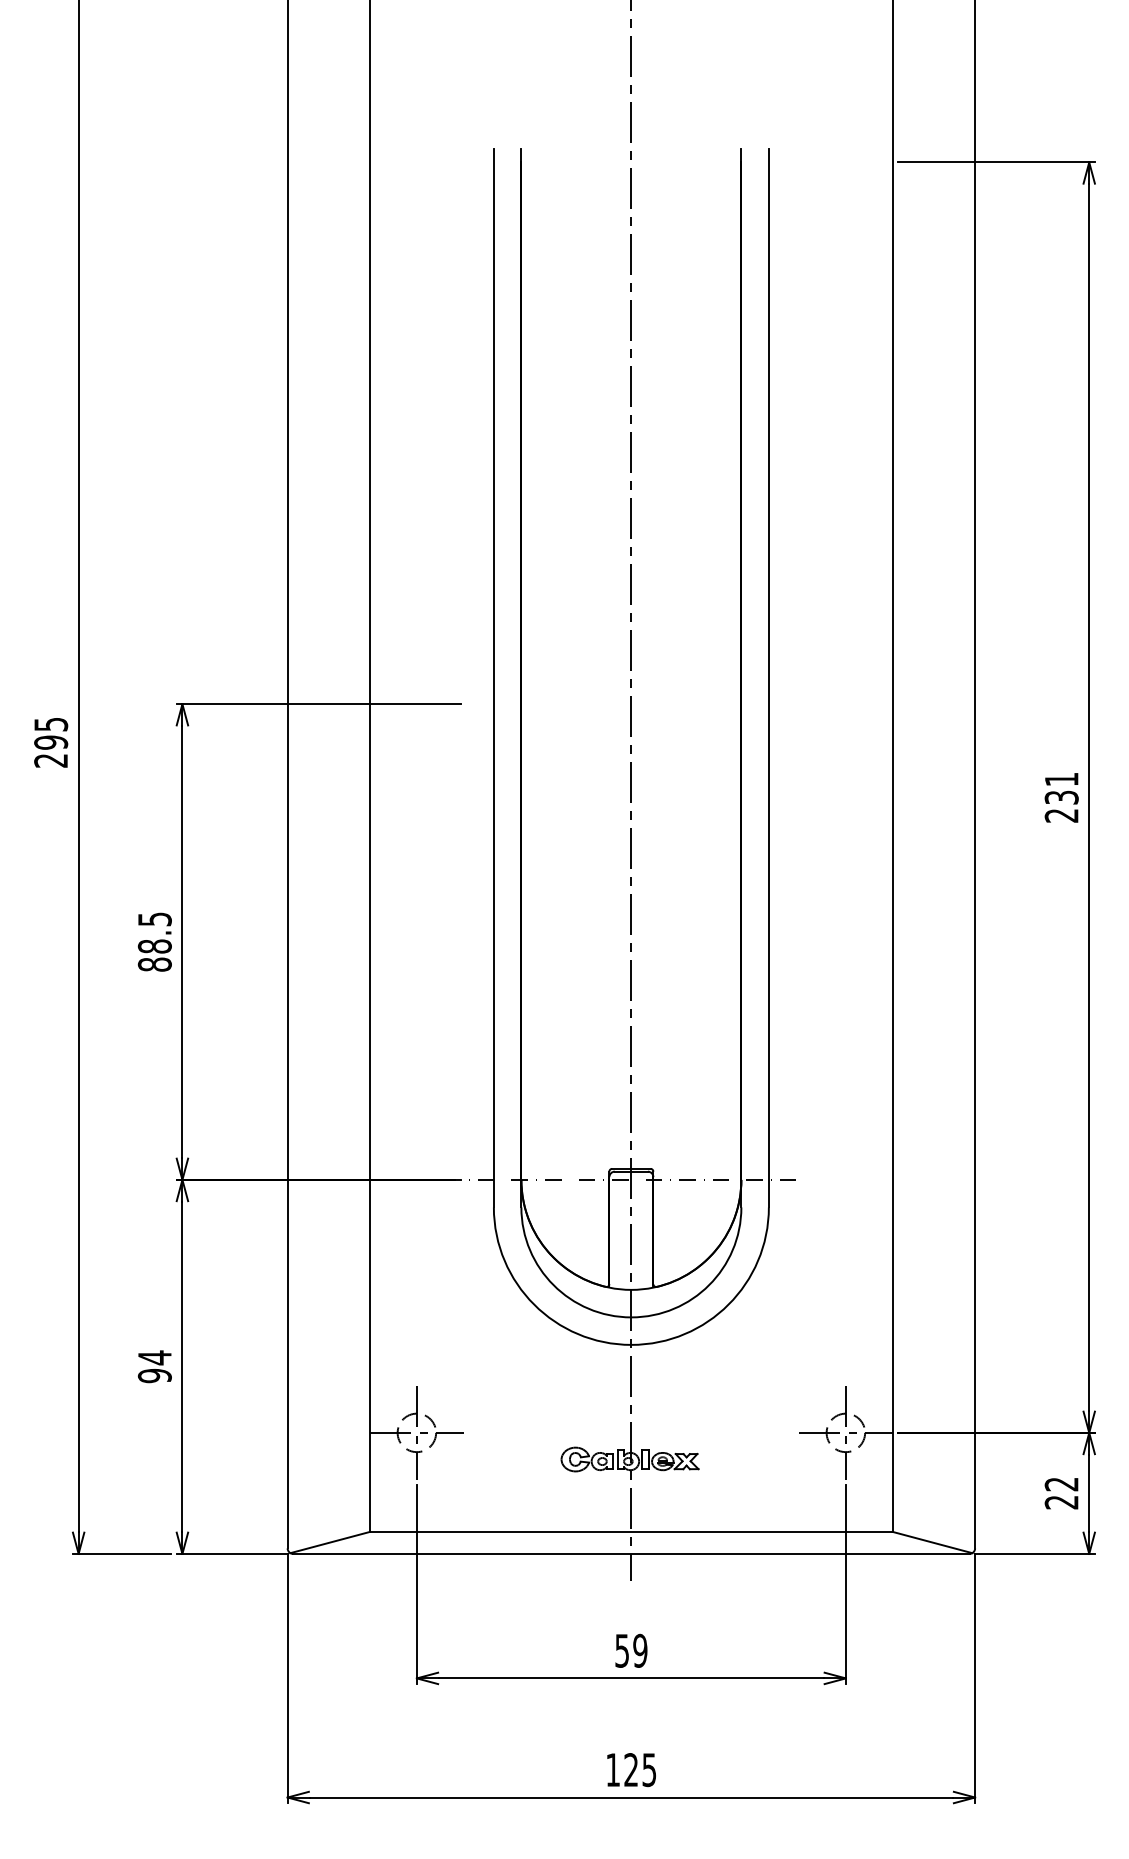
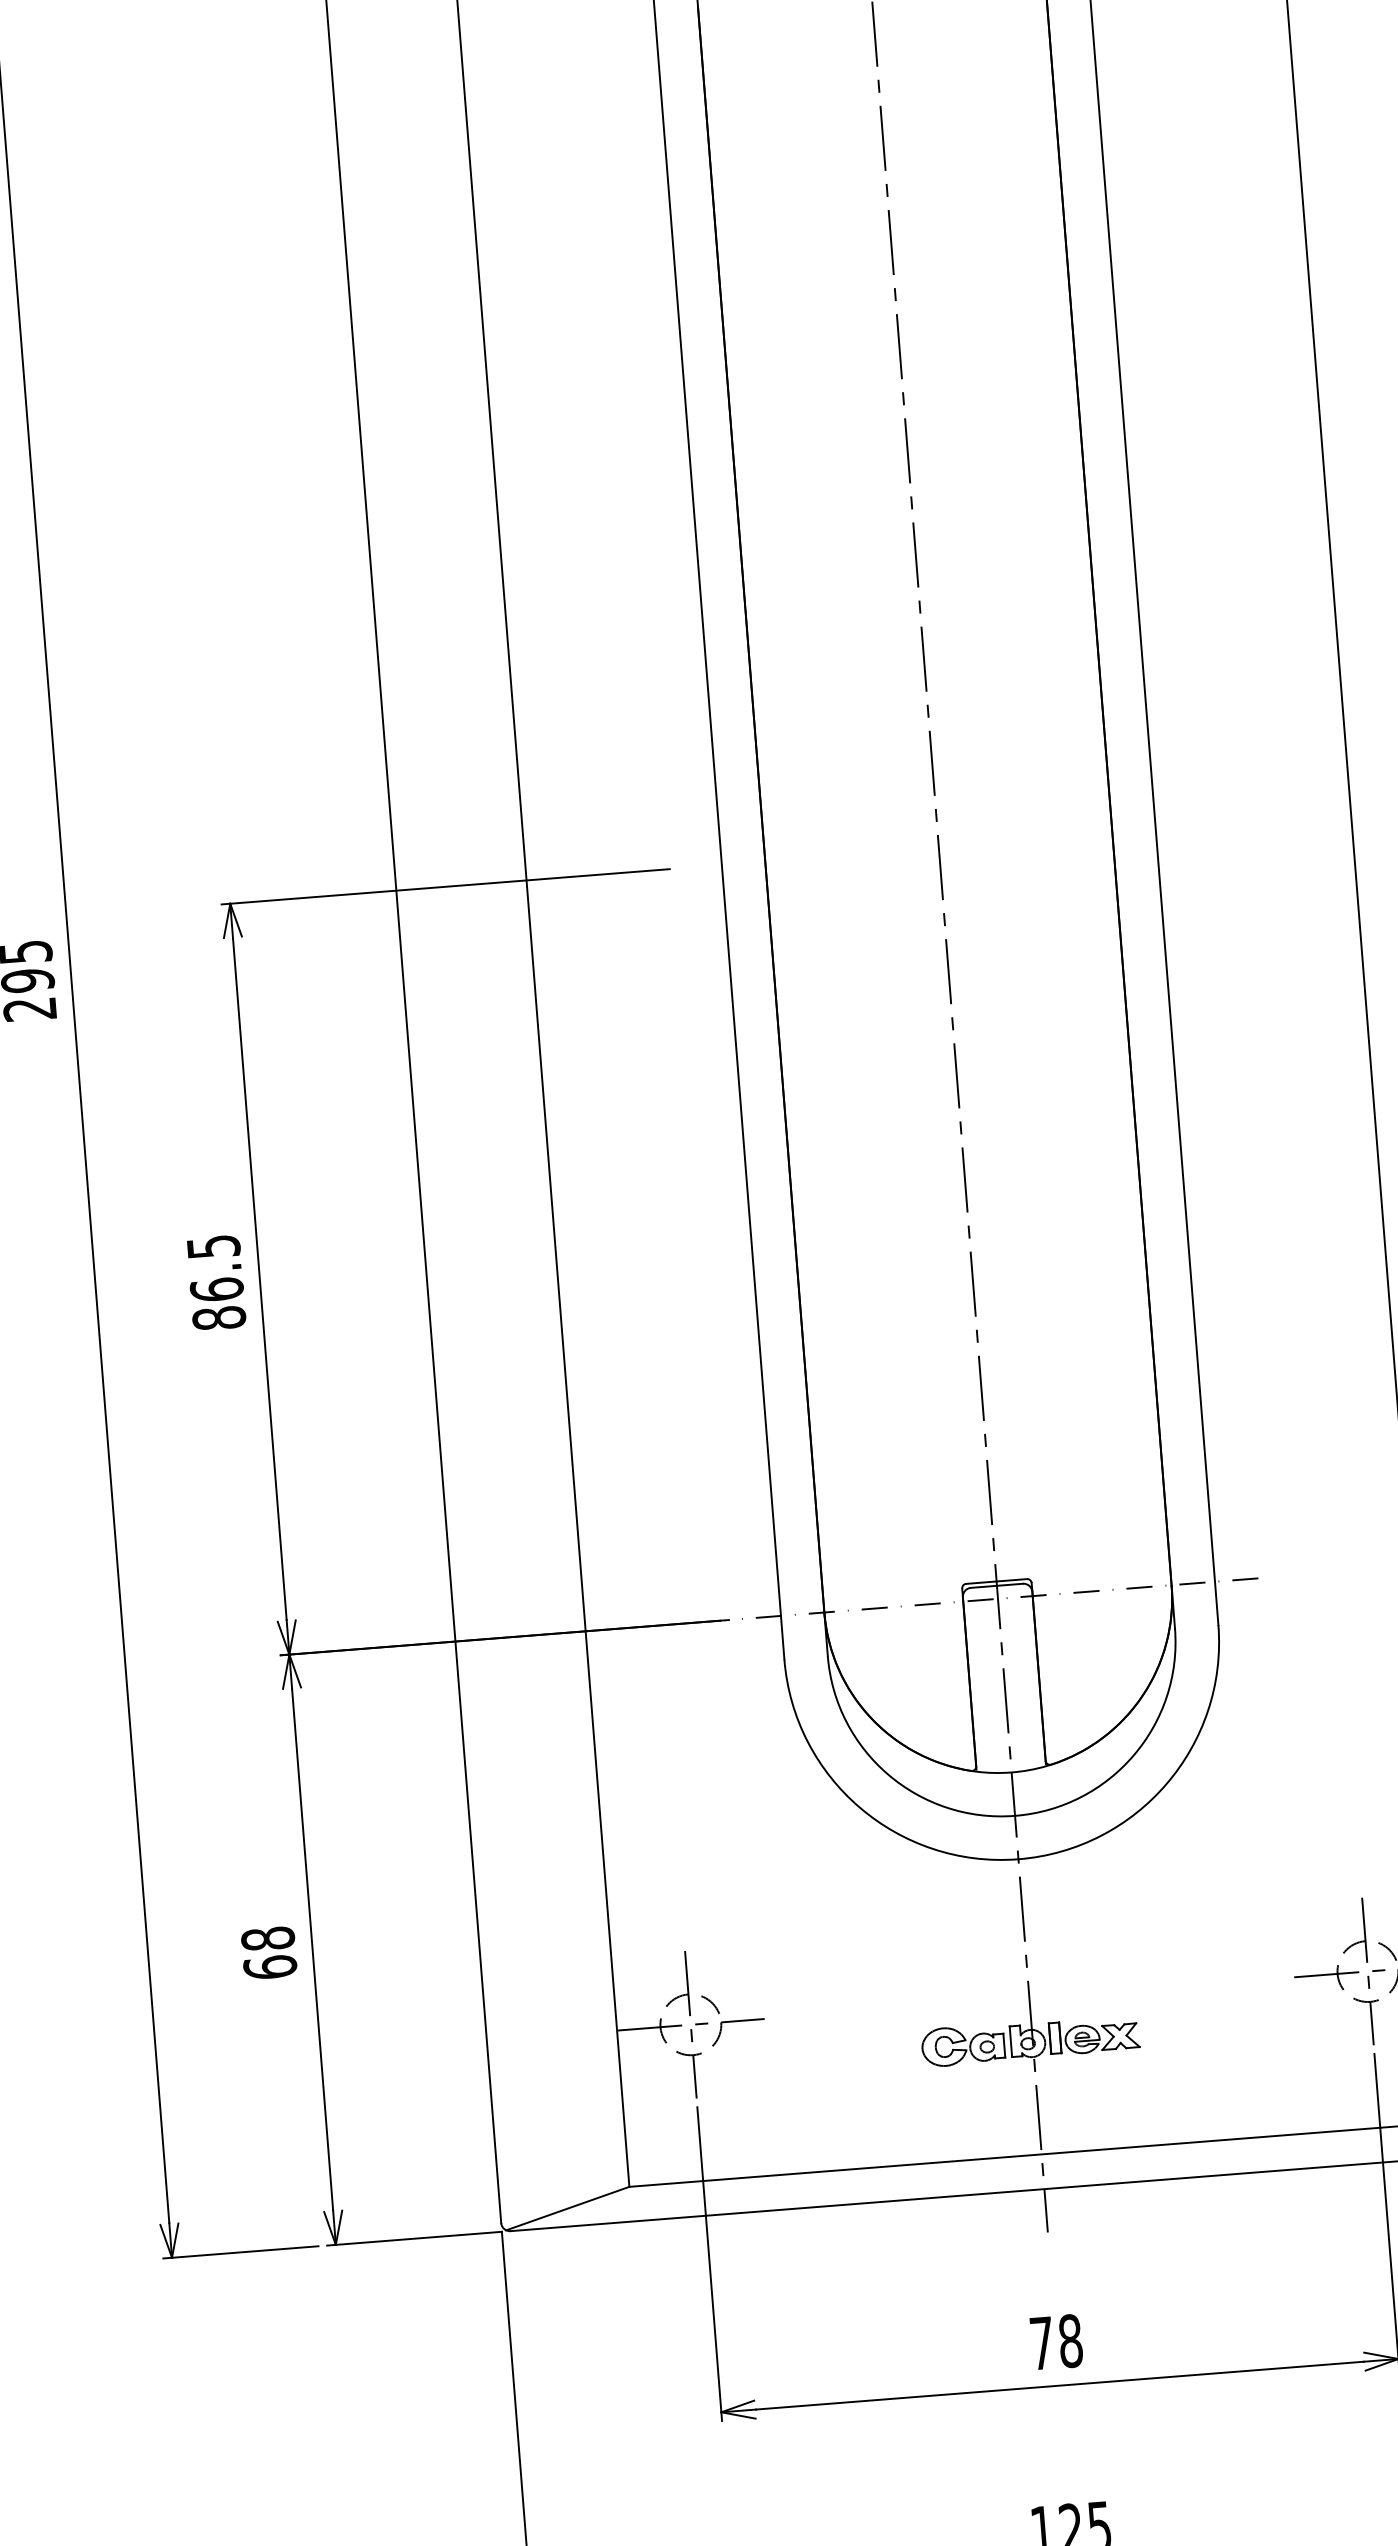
text: (154, 946) -> (216, 1289), 88.5 -> 86.5
text: (154, 1366) -> (268, 1952), 94 -> 68
text: (631, 1650) -> (1056, 2341), 59 -> 78

